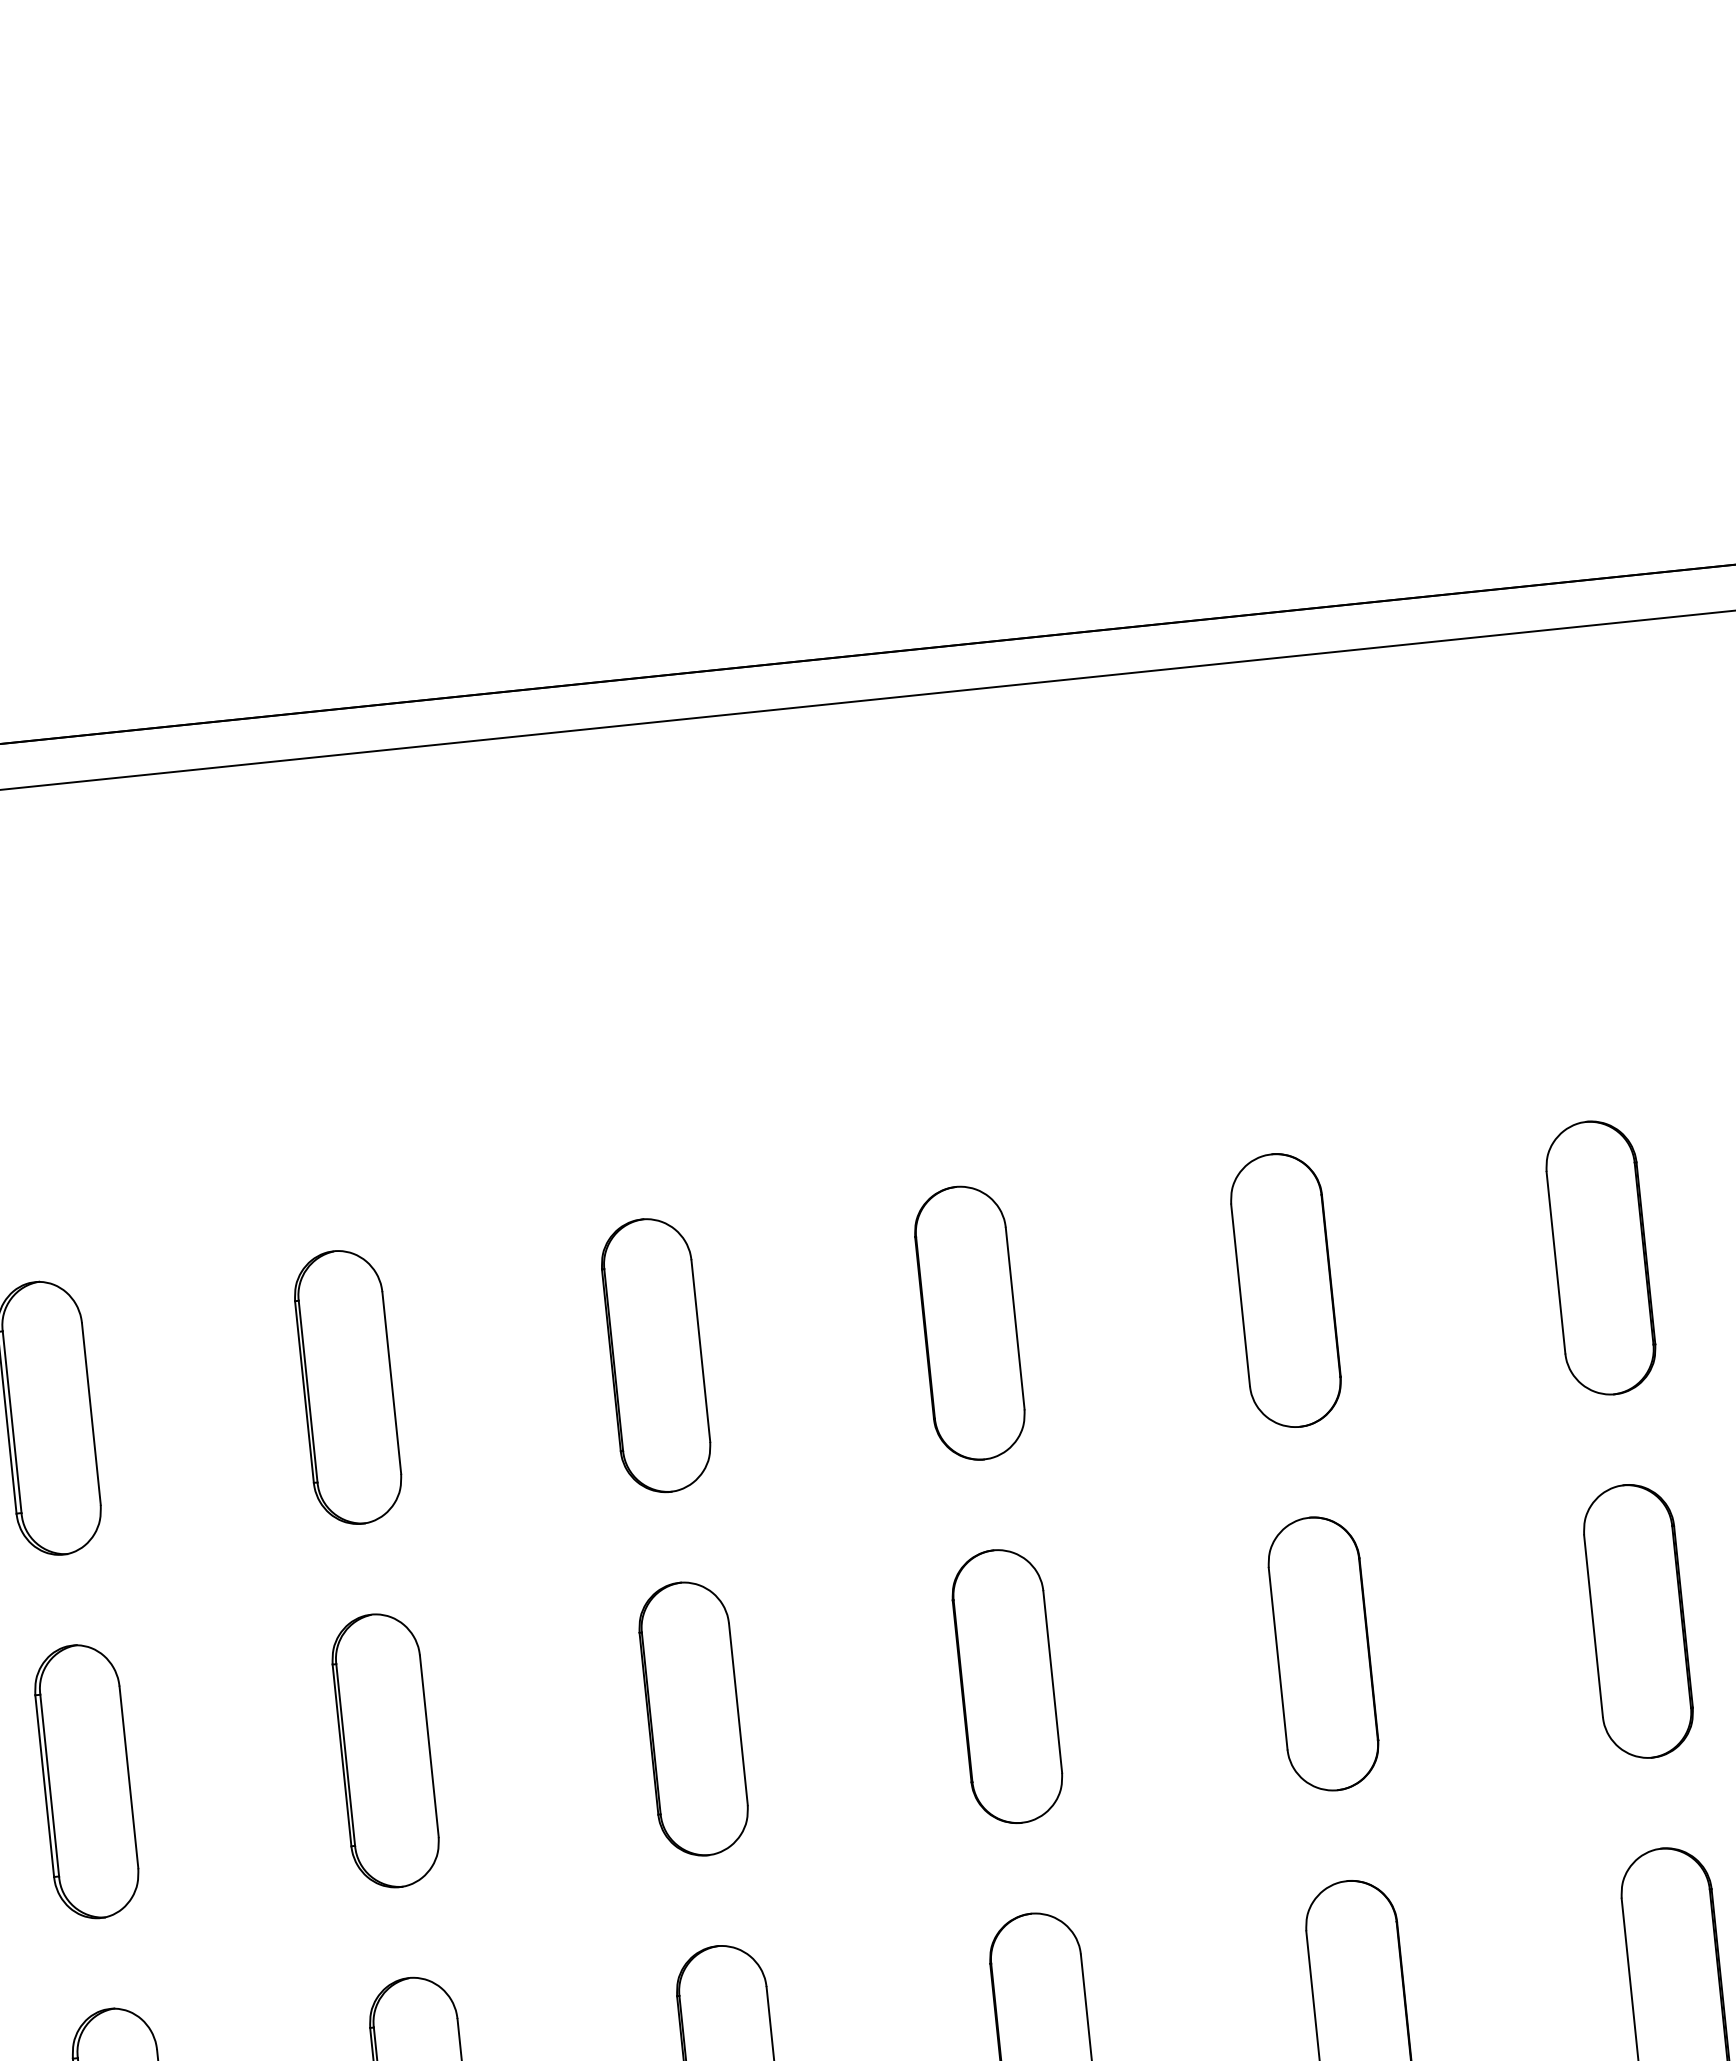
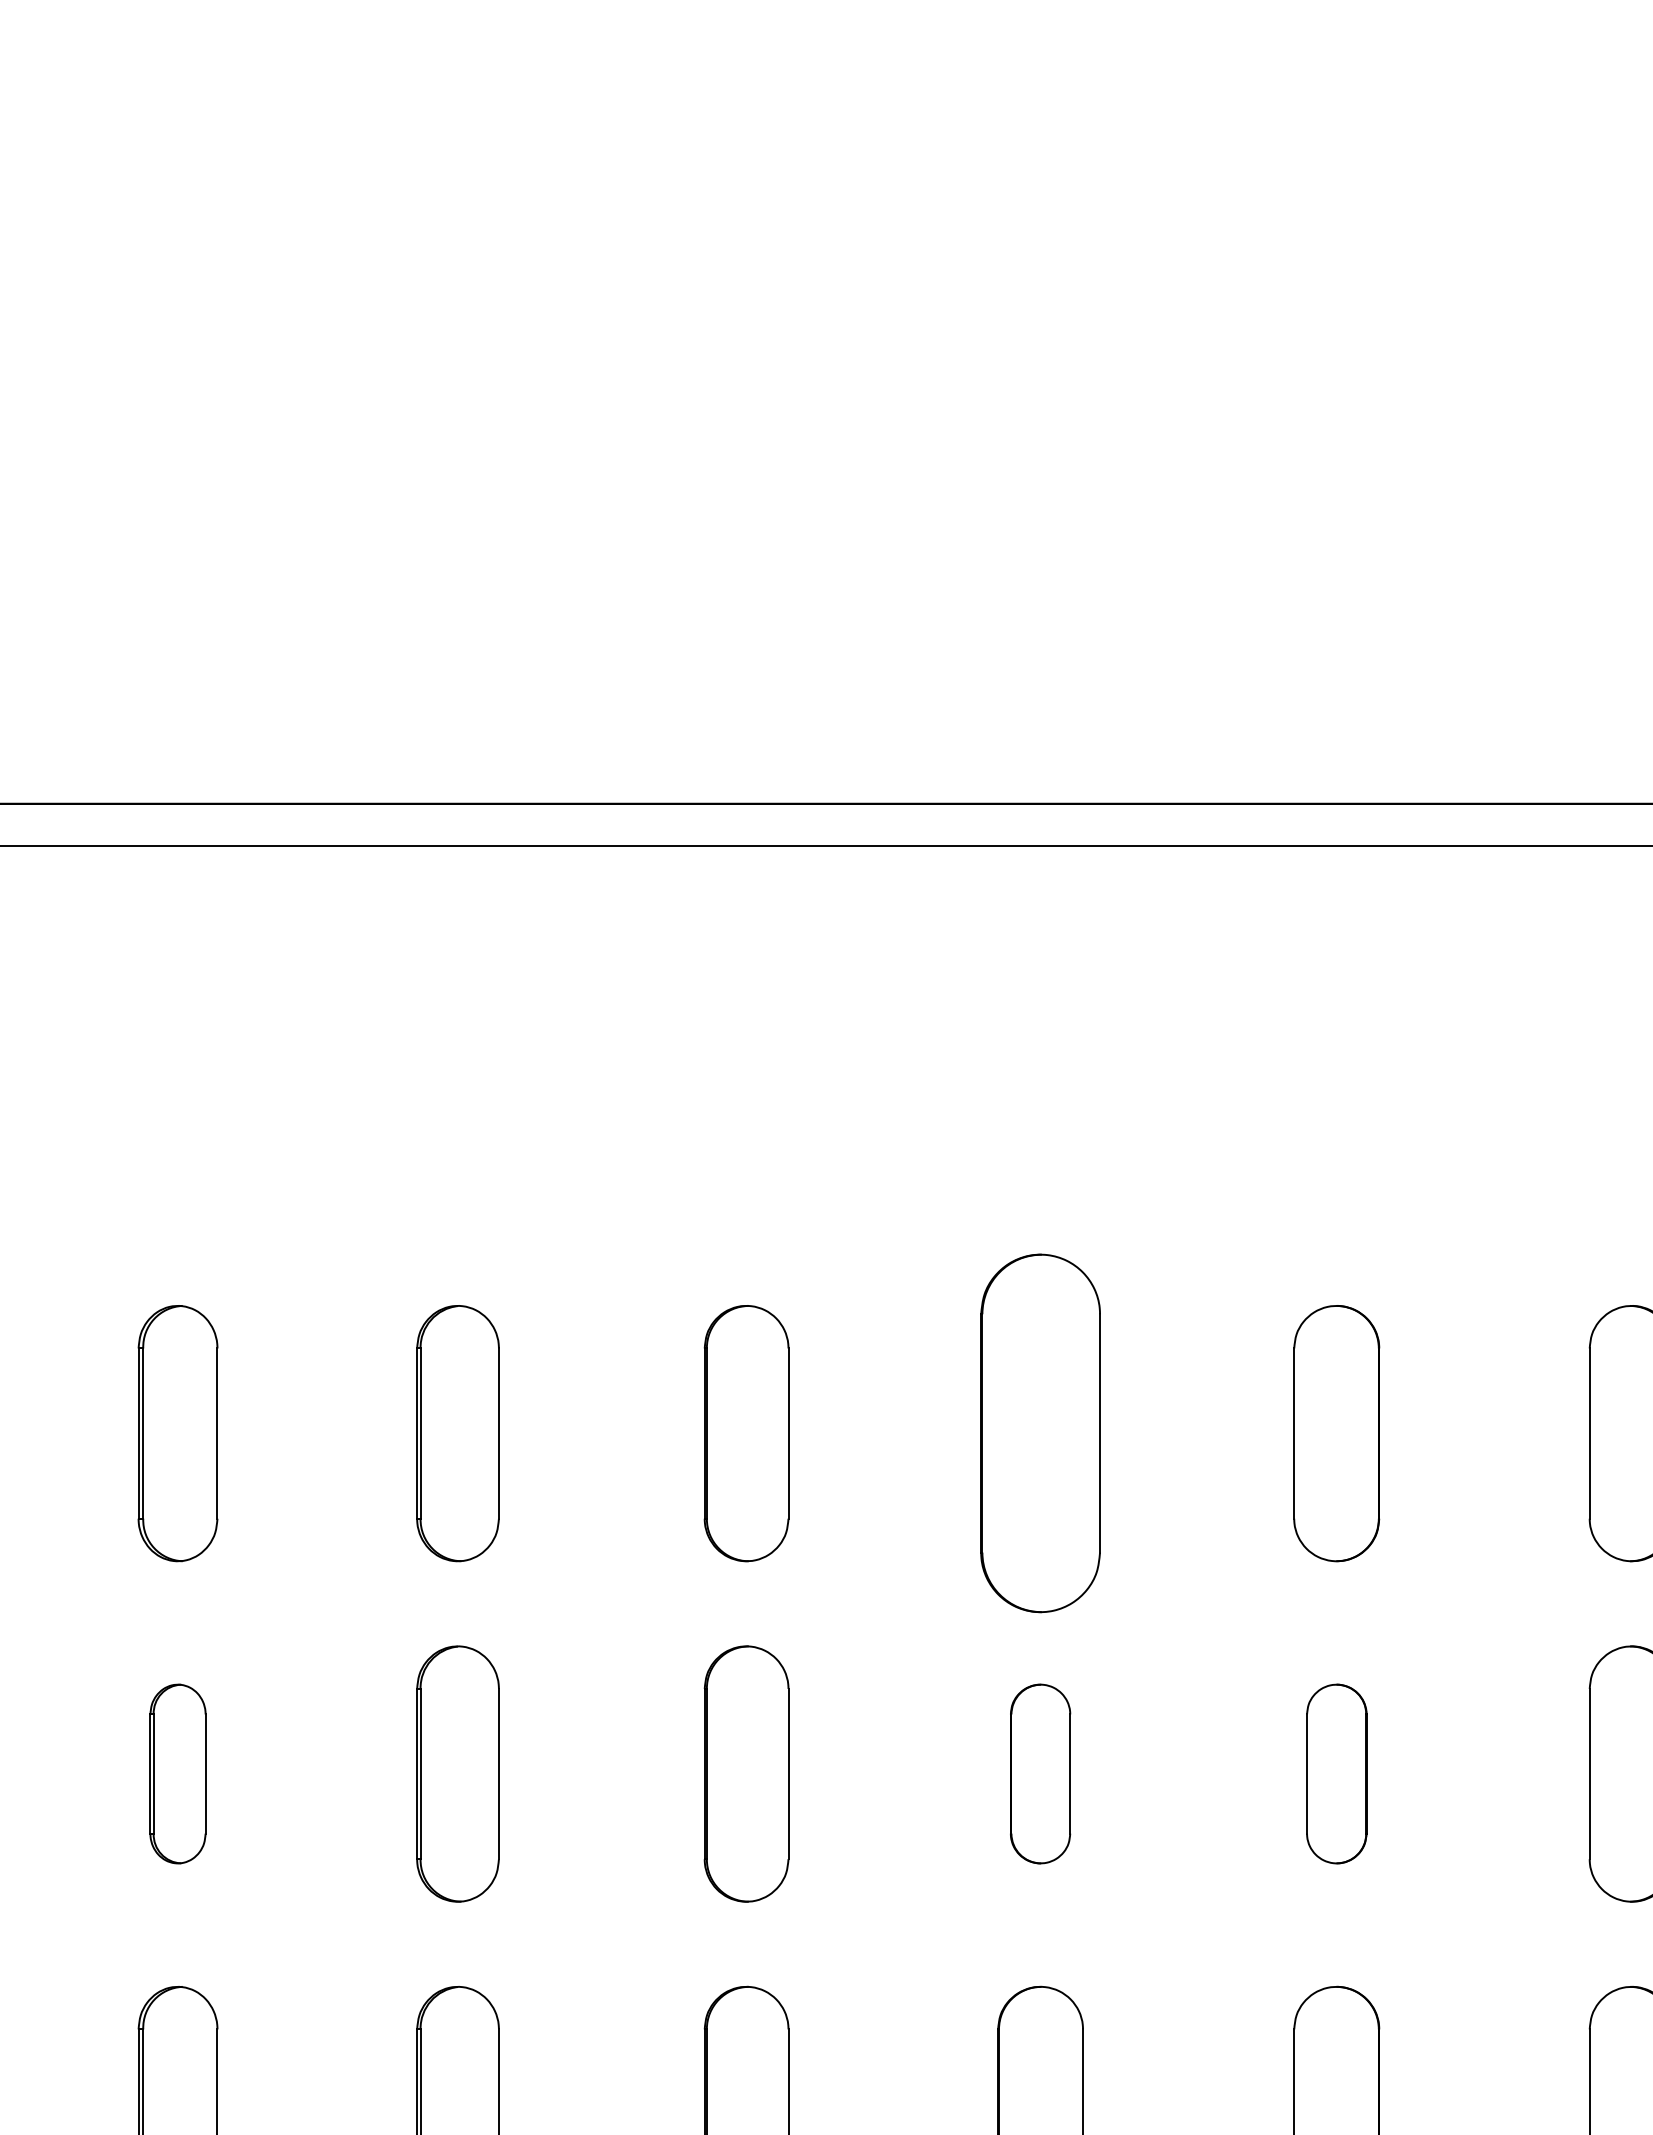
part: (969, 1323) -> (1040, 1433), size x1.4
part: (1323, 1653) -> (1336, 1773), size x0.7
part: (1007, 1686) -> (1040, 1773), size x0.7
part: (86, 1781) -> (177, 1773), size x0.7

